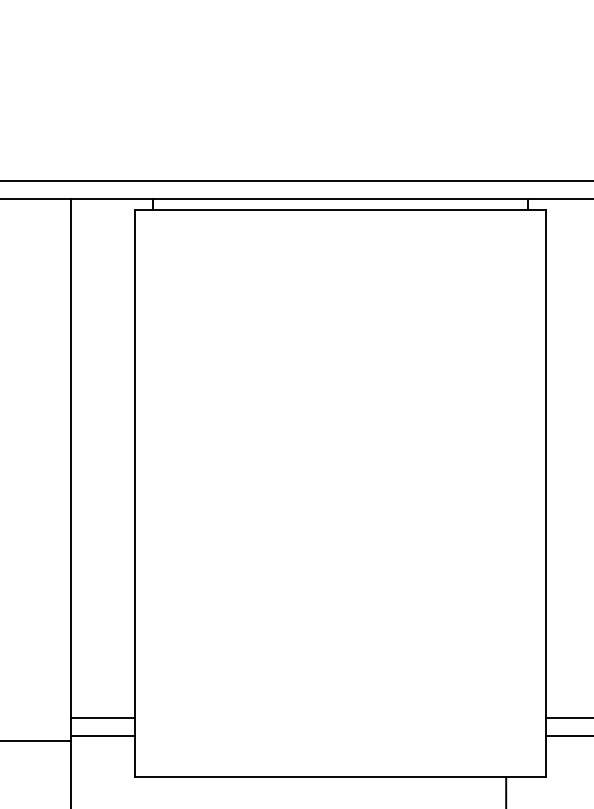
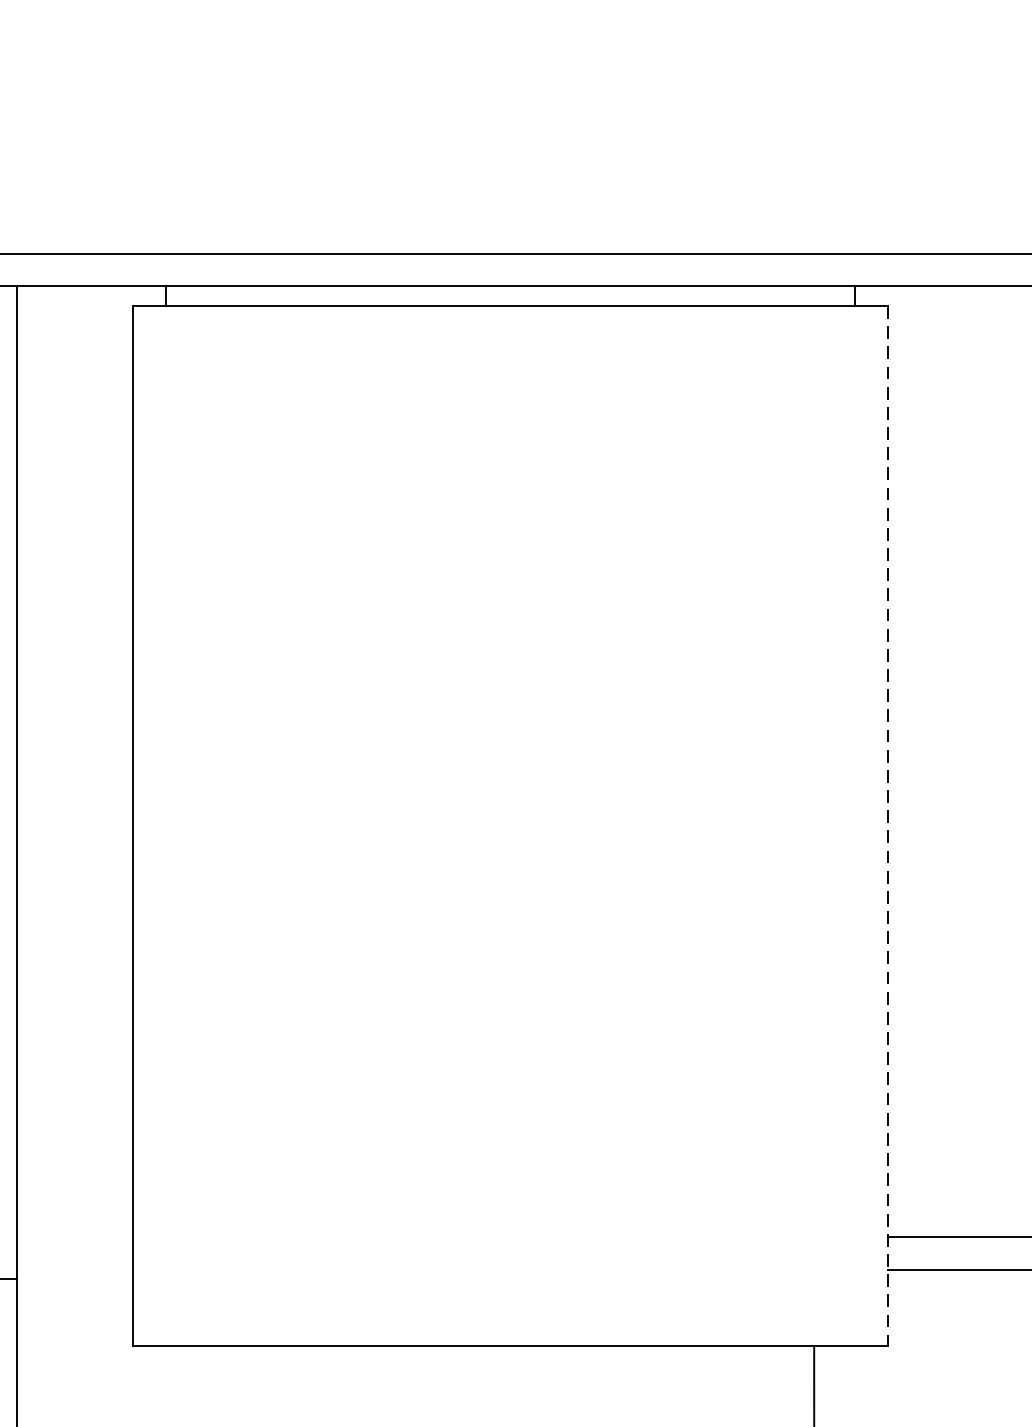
line: (546, 493) -> (888, 825), solid -> dashed
line: (102, 717) -> (73, 1236), removed
line: (102, 735) -> (73, 1269), removed

